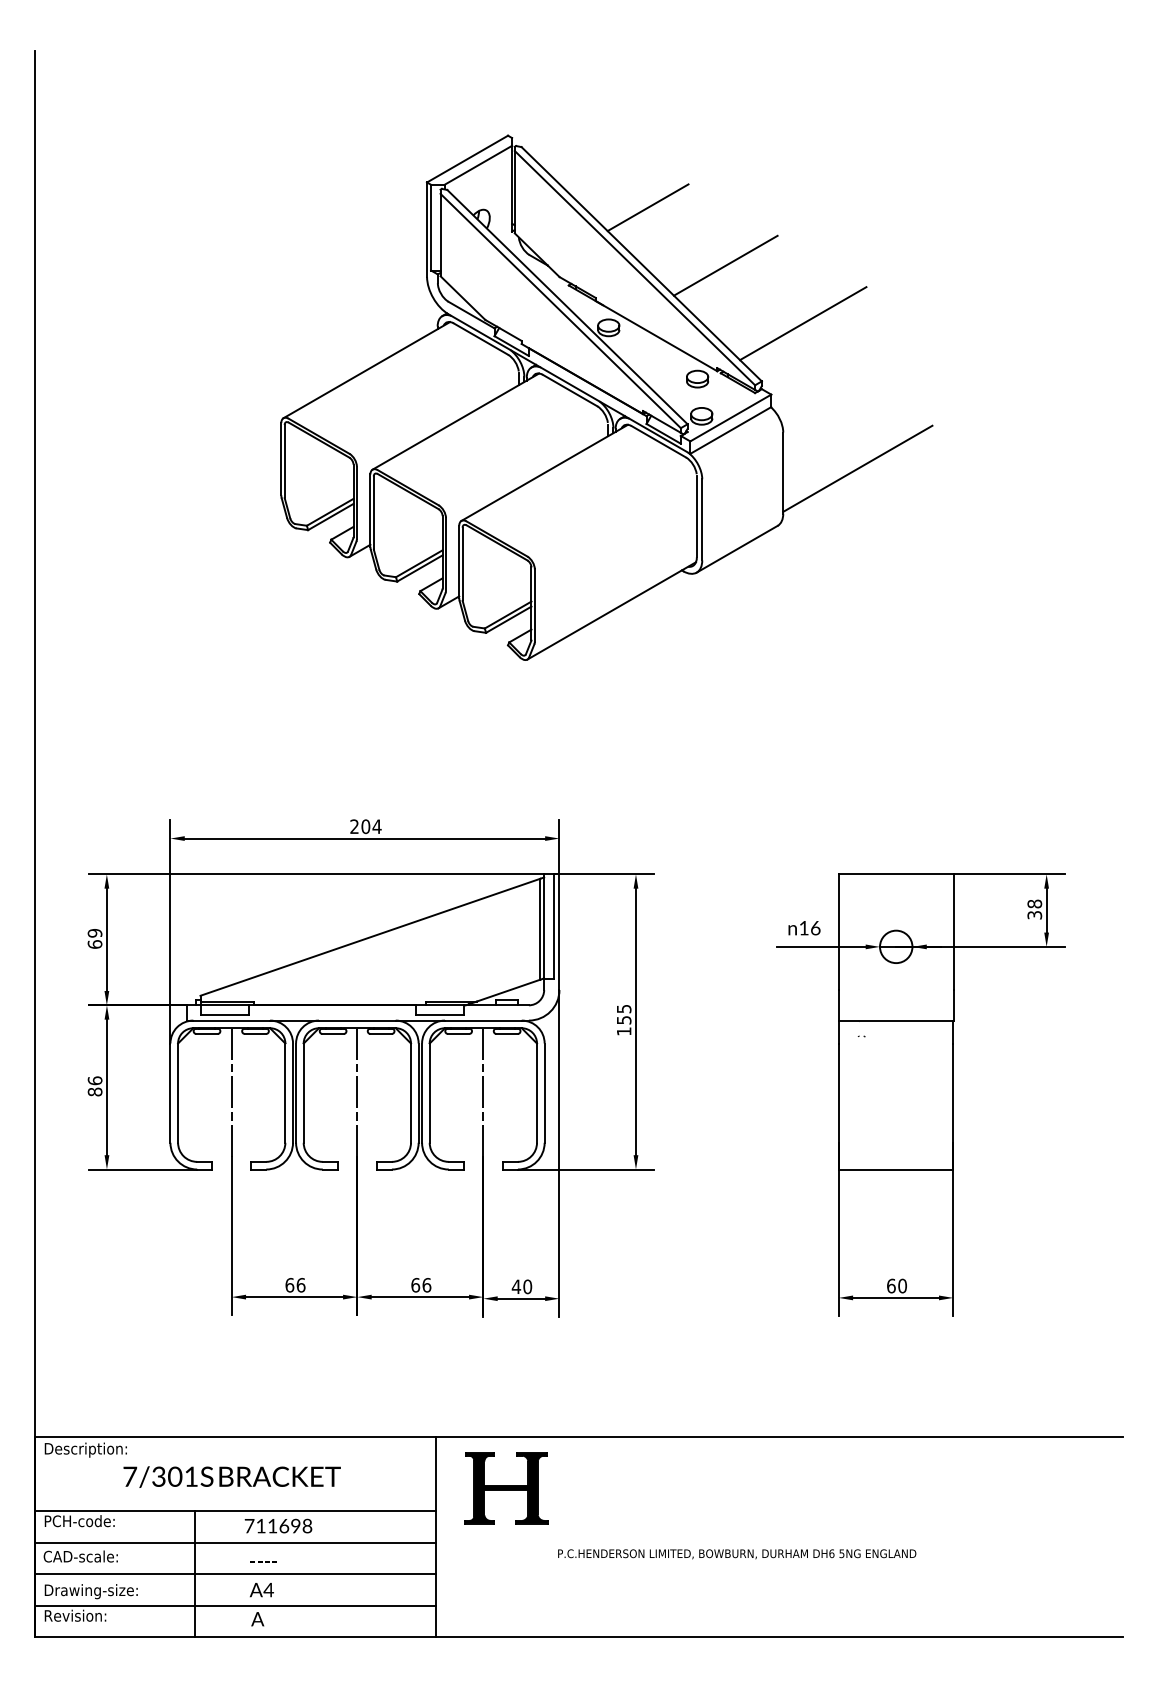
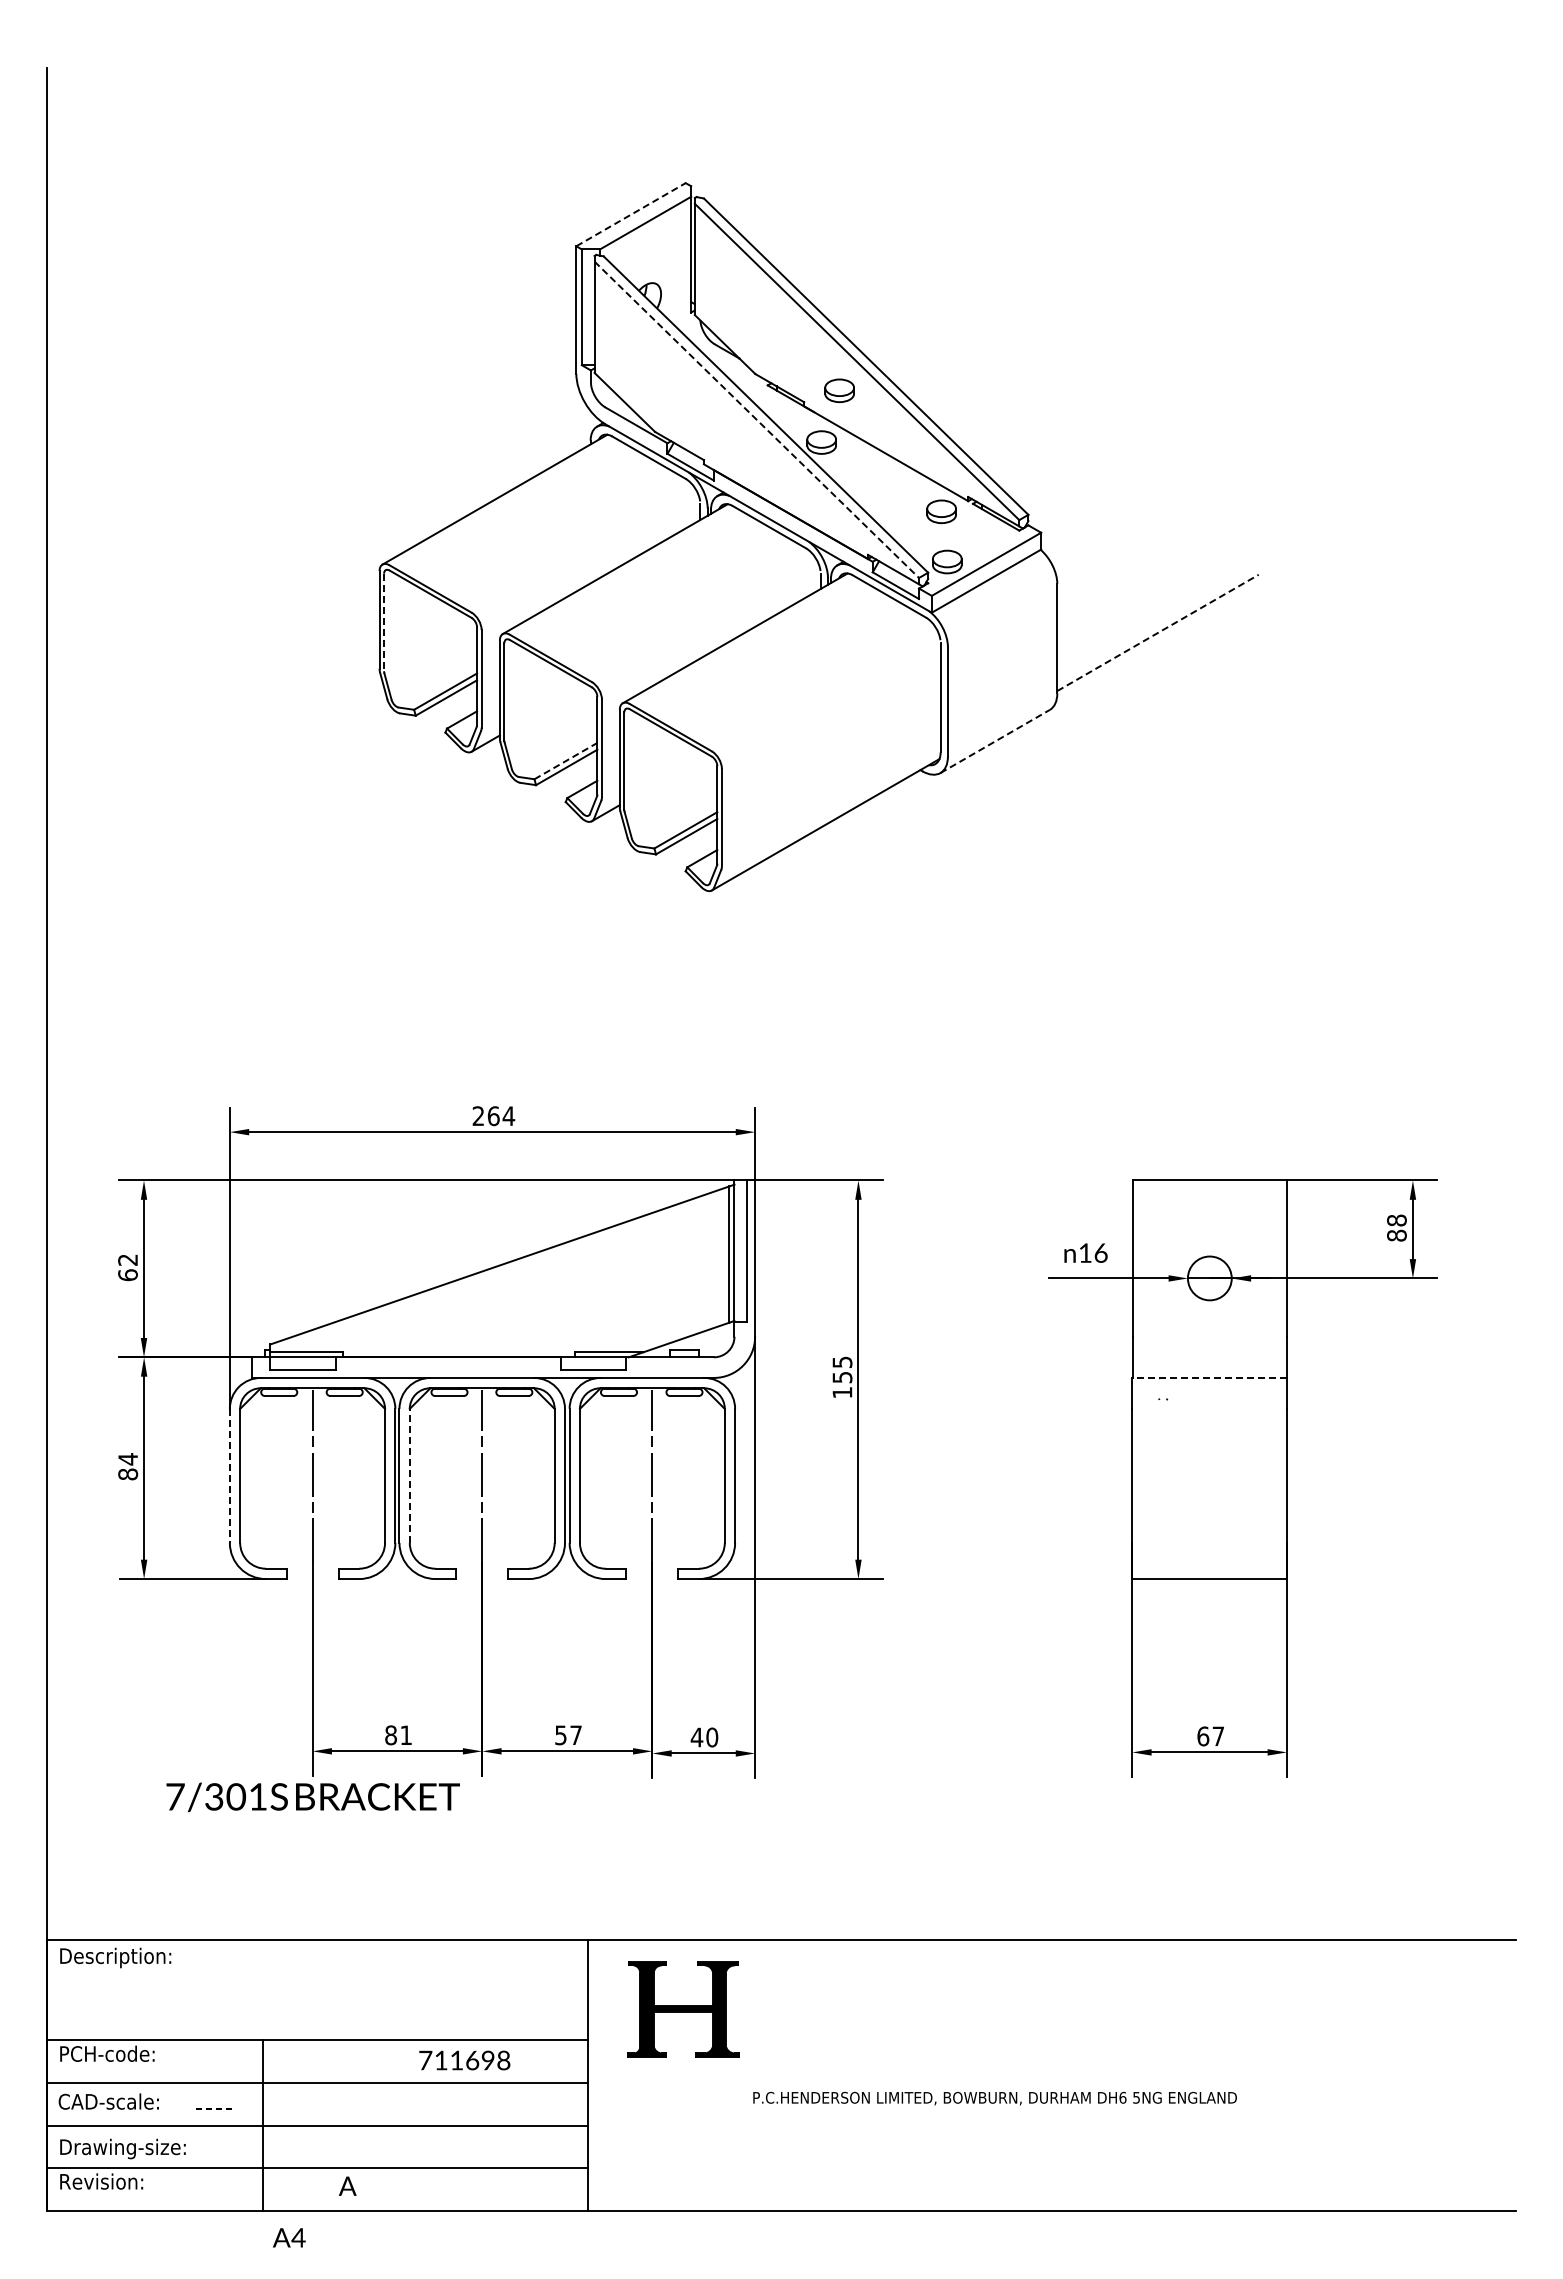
line: (467, 158) -> (631, 214), solid -> dashed
line: (647, 207) -> (874, 279), removed
line: (725, 265) -> (979, 358), removed
part: (621, 289) -> (839, 390), added
line: (560, 310) -> (756, 419), solid -> dashed
line: (802, 323) -> (1083, 436), removed
line: (284, 461) -> (384, 622), solid -> dashed
line: (858, 468) -> (1158, 632), solid -> dashed
line: (737, 549) -> (995, 741), solid -> dashed
line: (419, 563) -> (566, 760), solid -> dashed
text: (365, 826) -> (493, 1115), 204 -> 264
text: (1034, 915) -> (1396, 1235), 38 -> 88
text: (94, 933) -> (127, 1260), 69 -> 62
line: (895, 1020) -> (1209, 1377), solid -> dashed
text: (95, 1080) -> (128, 1459), 86 -> 84
line: (303, 1092) -> (409, 1475), solid -> dashed
line: (170, 1093) -> (229, 1476), solid -> dashed
text: (295, 1285) -> (398, 1735), 66 -> 81
text: (421, 1285) -> (568, 1735), 66 -> 57
text: (902, 1286) -> (1218, 1736), 60 -> 67
text: (231, 1477) -> (312, 1797), moved
text: (278, 1526) -> (464, 2060), moved
text: (263, 1561) -> (213, 2108), moved
text: (262, 1589) -> (289, 2237), moved

